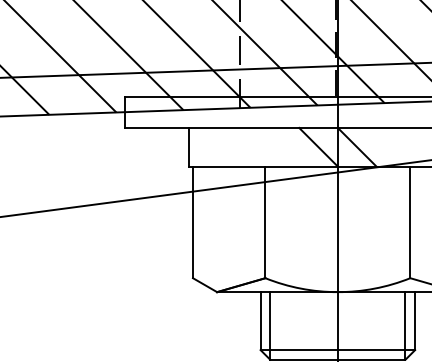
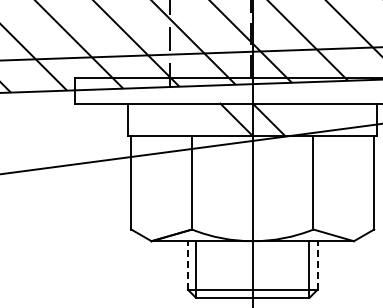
line: (261, 321) -> (188, 265), solid -> dashed
line: (415, 321) -> (317, 265), solid -> dashed

